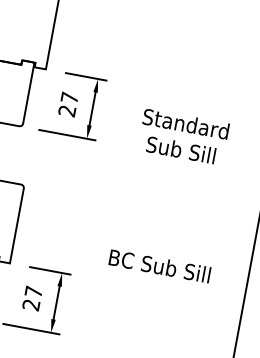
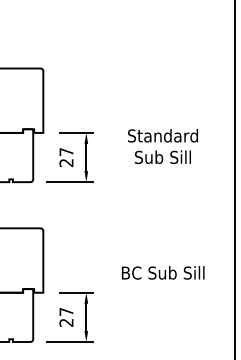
text: (183, 136) -> (162, 146), moved

